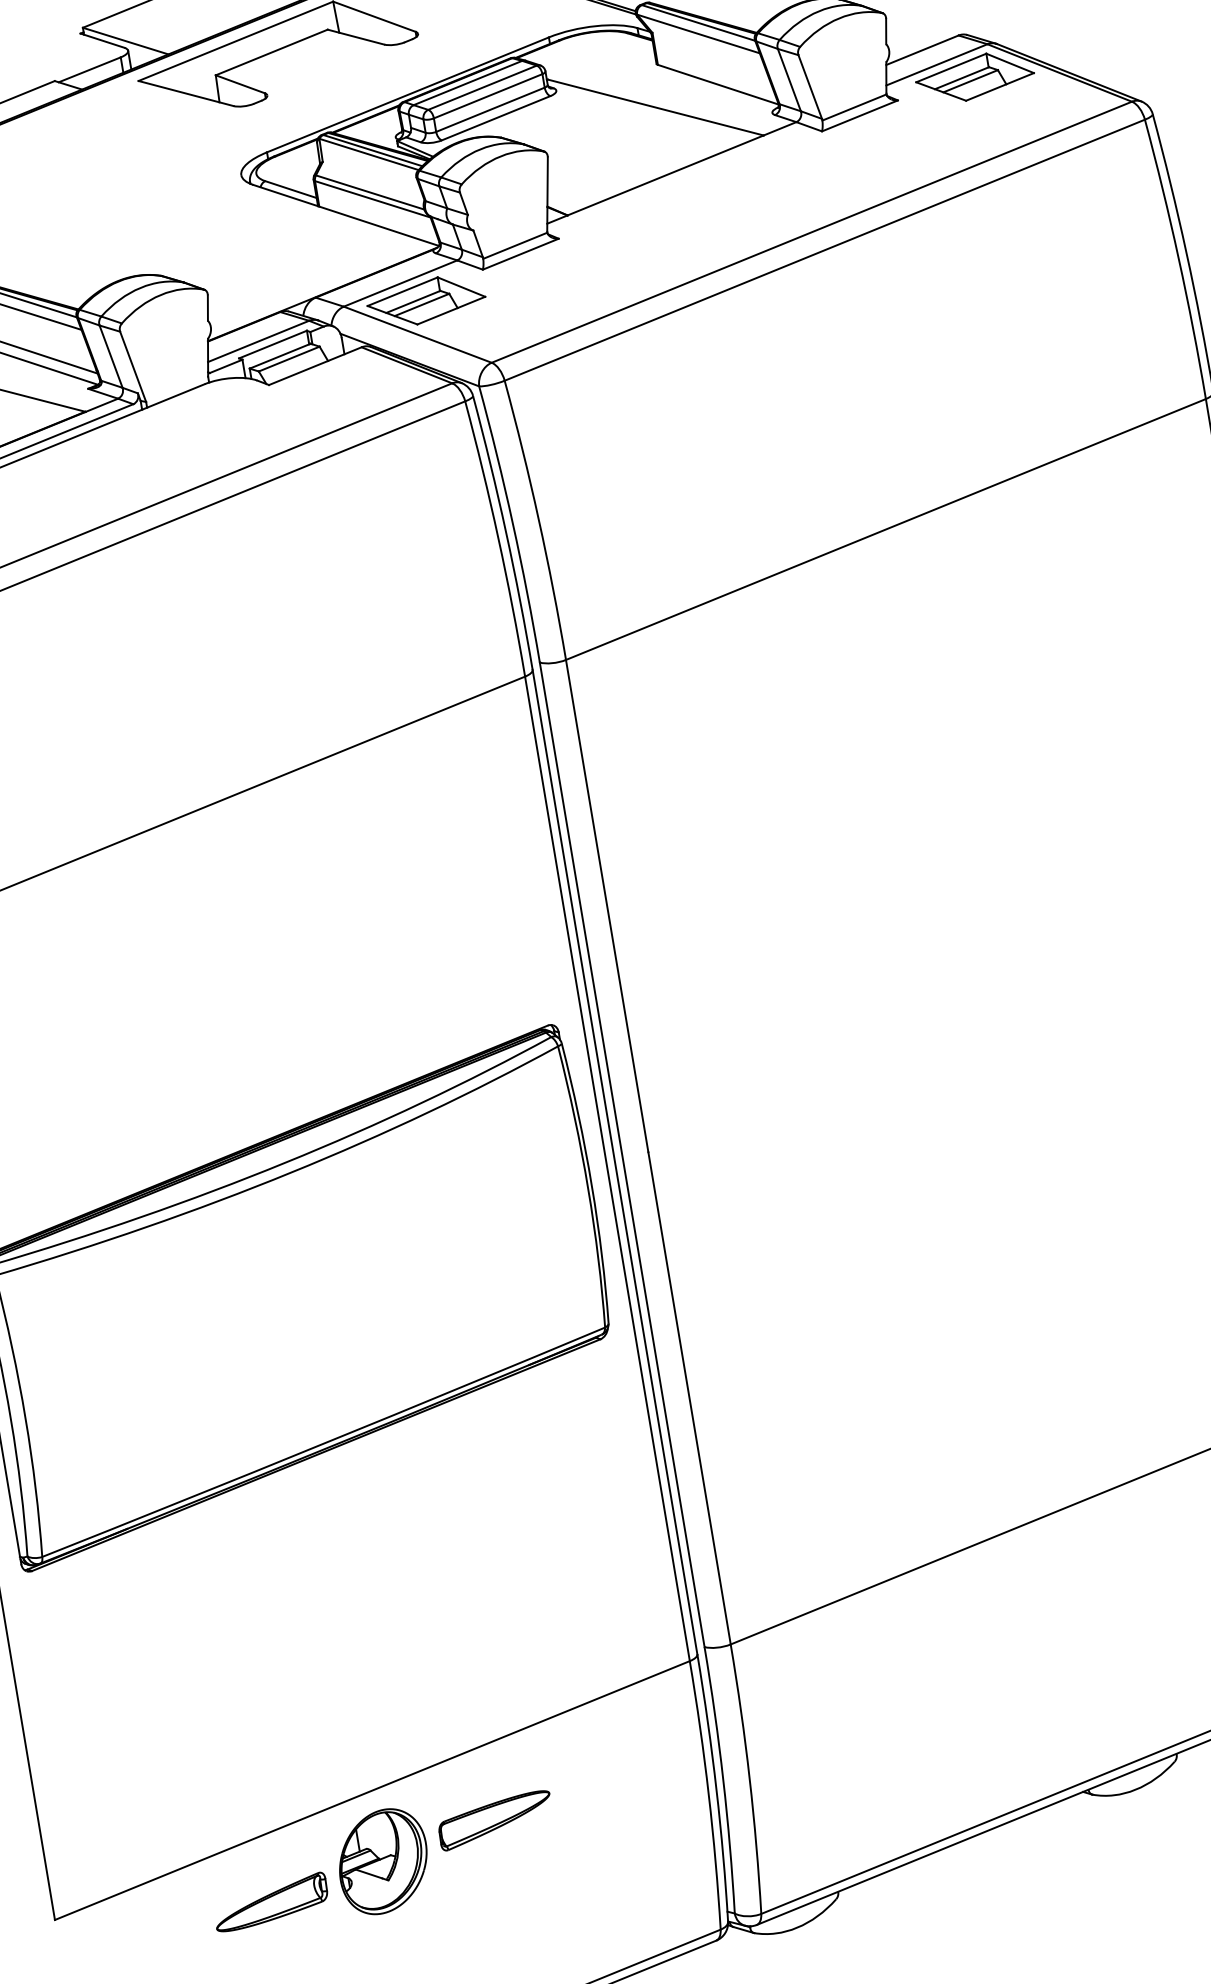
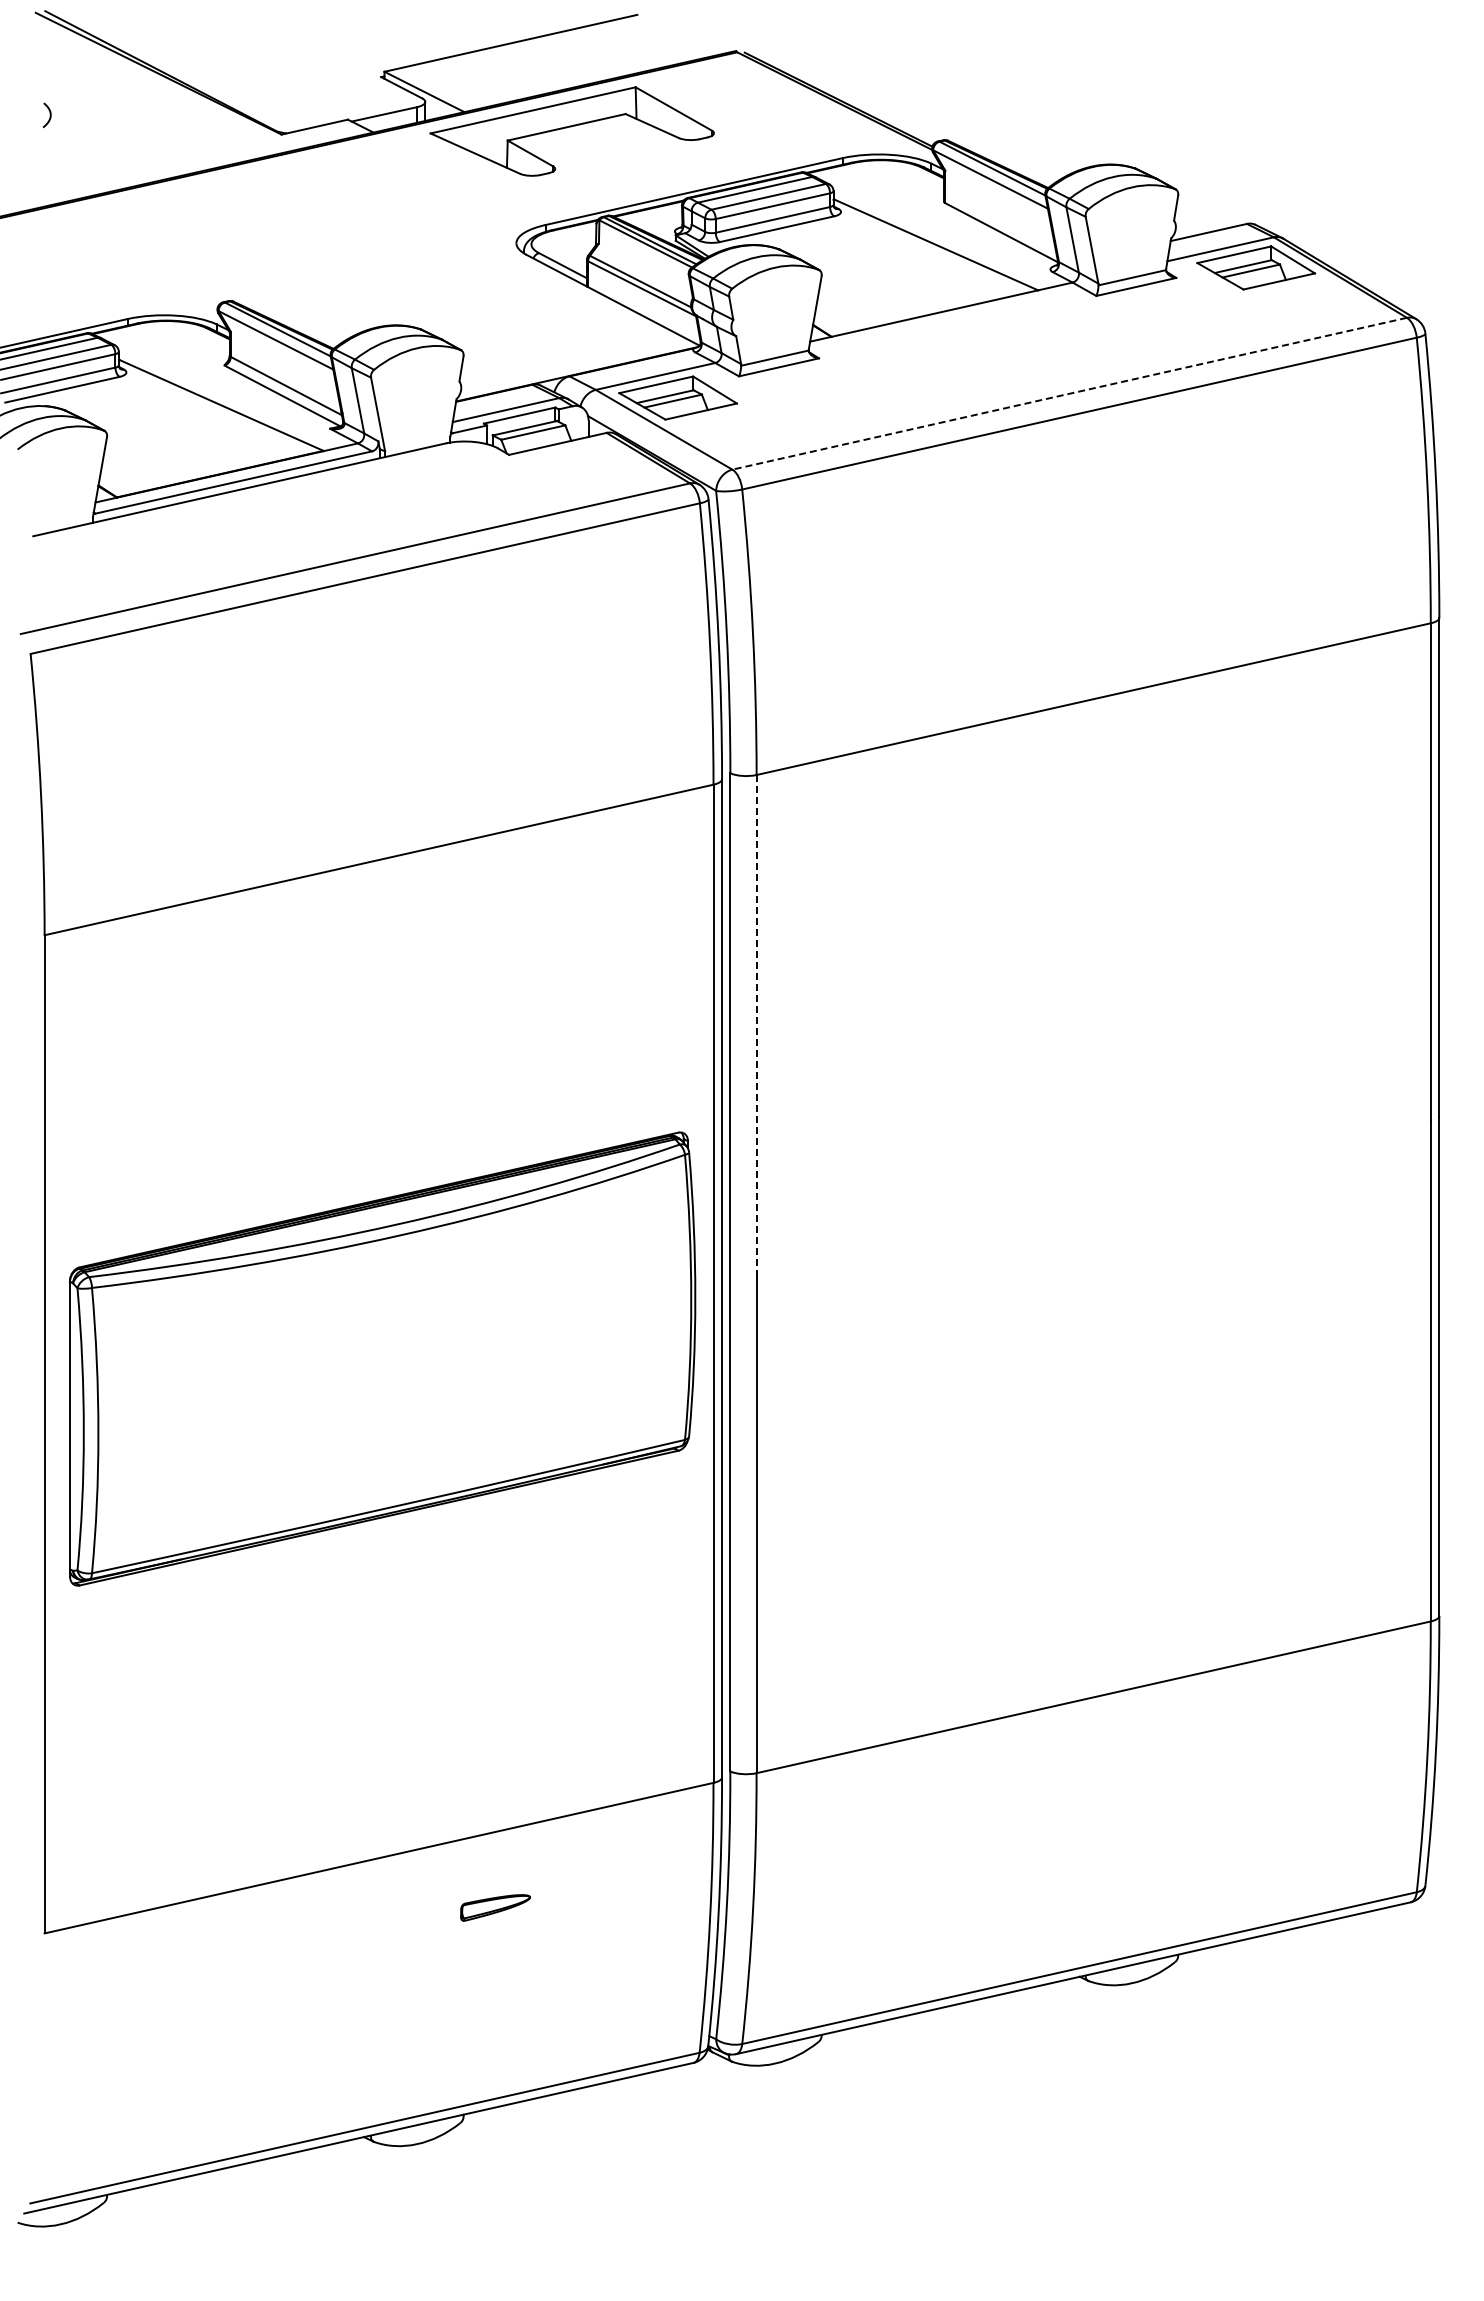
line: (811, 232) -> (1069, 393), solid -> dashed
line: (607, 906) -> (756, 1024), solid -> dashed
part: (495, 1820) -> (495, 1907), size x0.6
part: (382, 1861) -> (377, 1929), removed
part: (270, 1902) -> (260, 1951), removed

